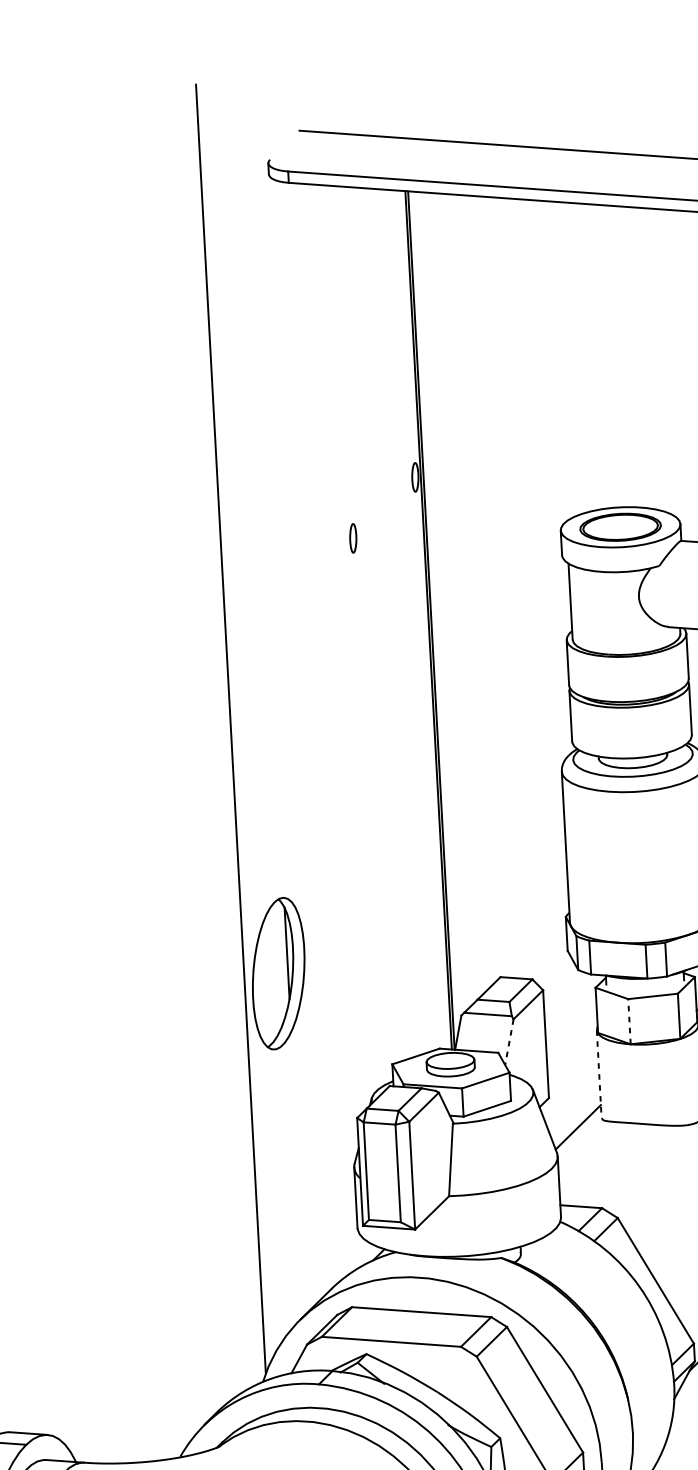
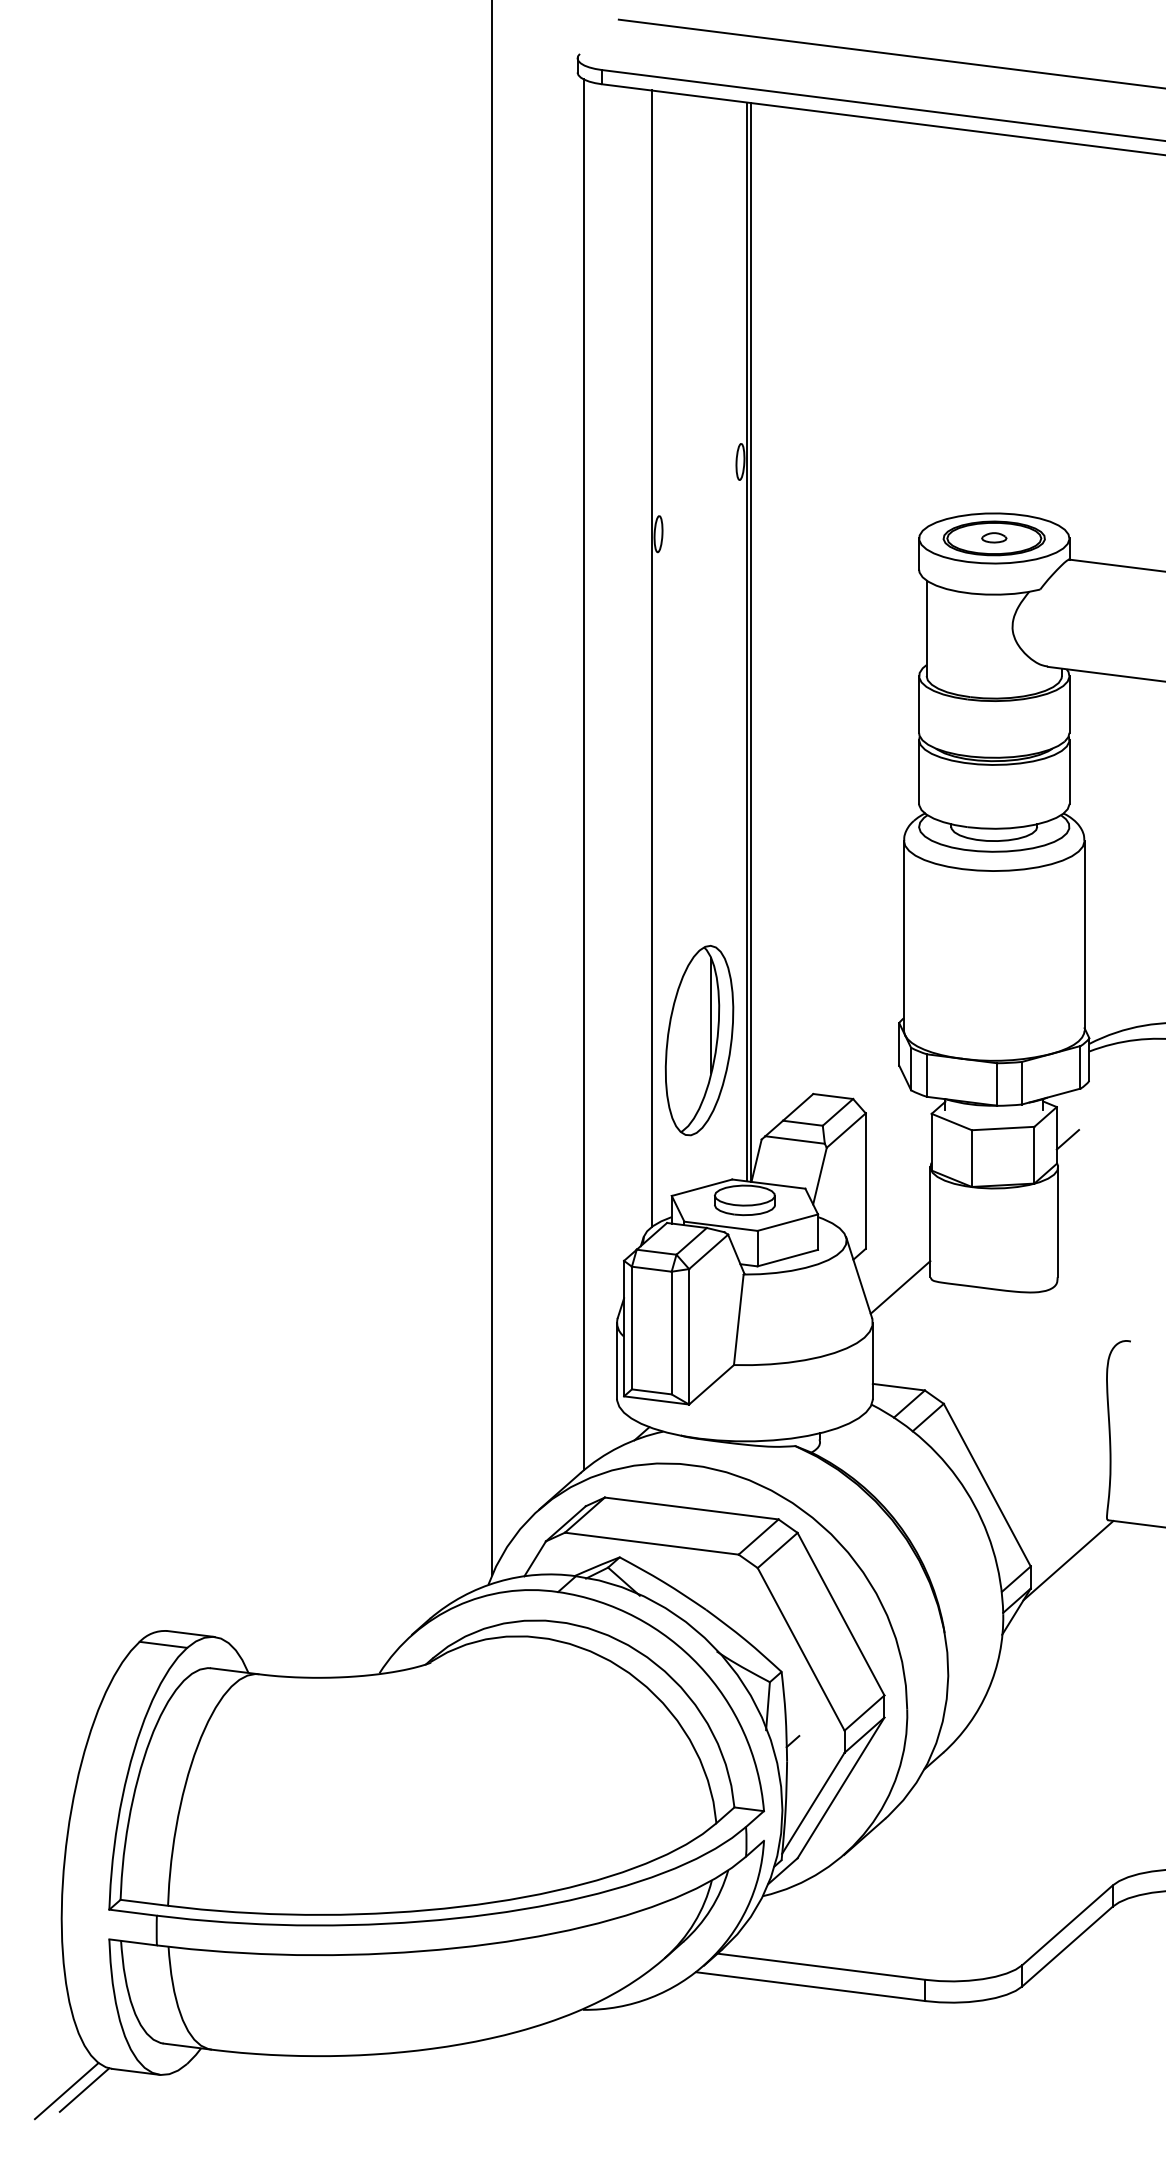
part: (620, 526) -> (994, 537), added
line: (353, 637) -> (651, 658), added
line: (303, 732) -> (583, 774), added
part: (278, 973) -> (699, 1040), moved
line: (629, 1021) -> (971, 1158), dashed -> solid
line: (509, 1042) -> (819, 1176), dashed -> solid
line: (599, 1074) -> (930, 1222), dashed -> solid

